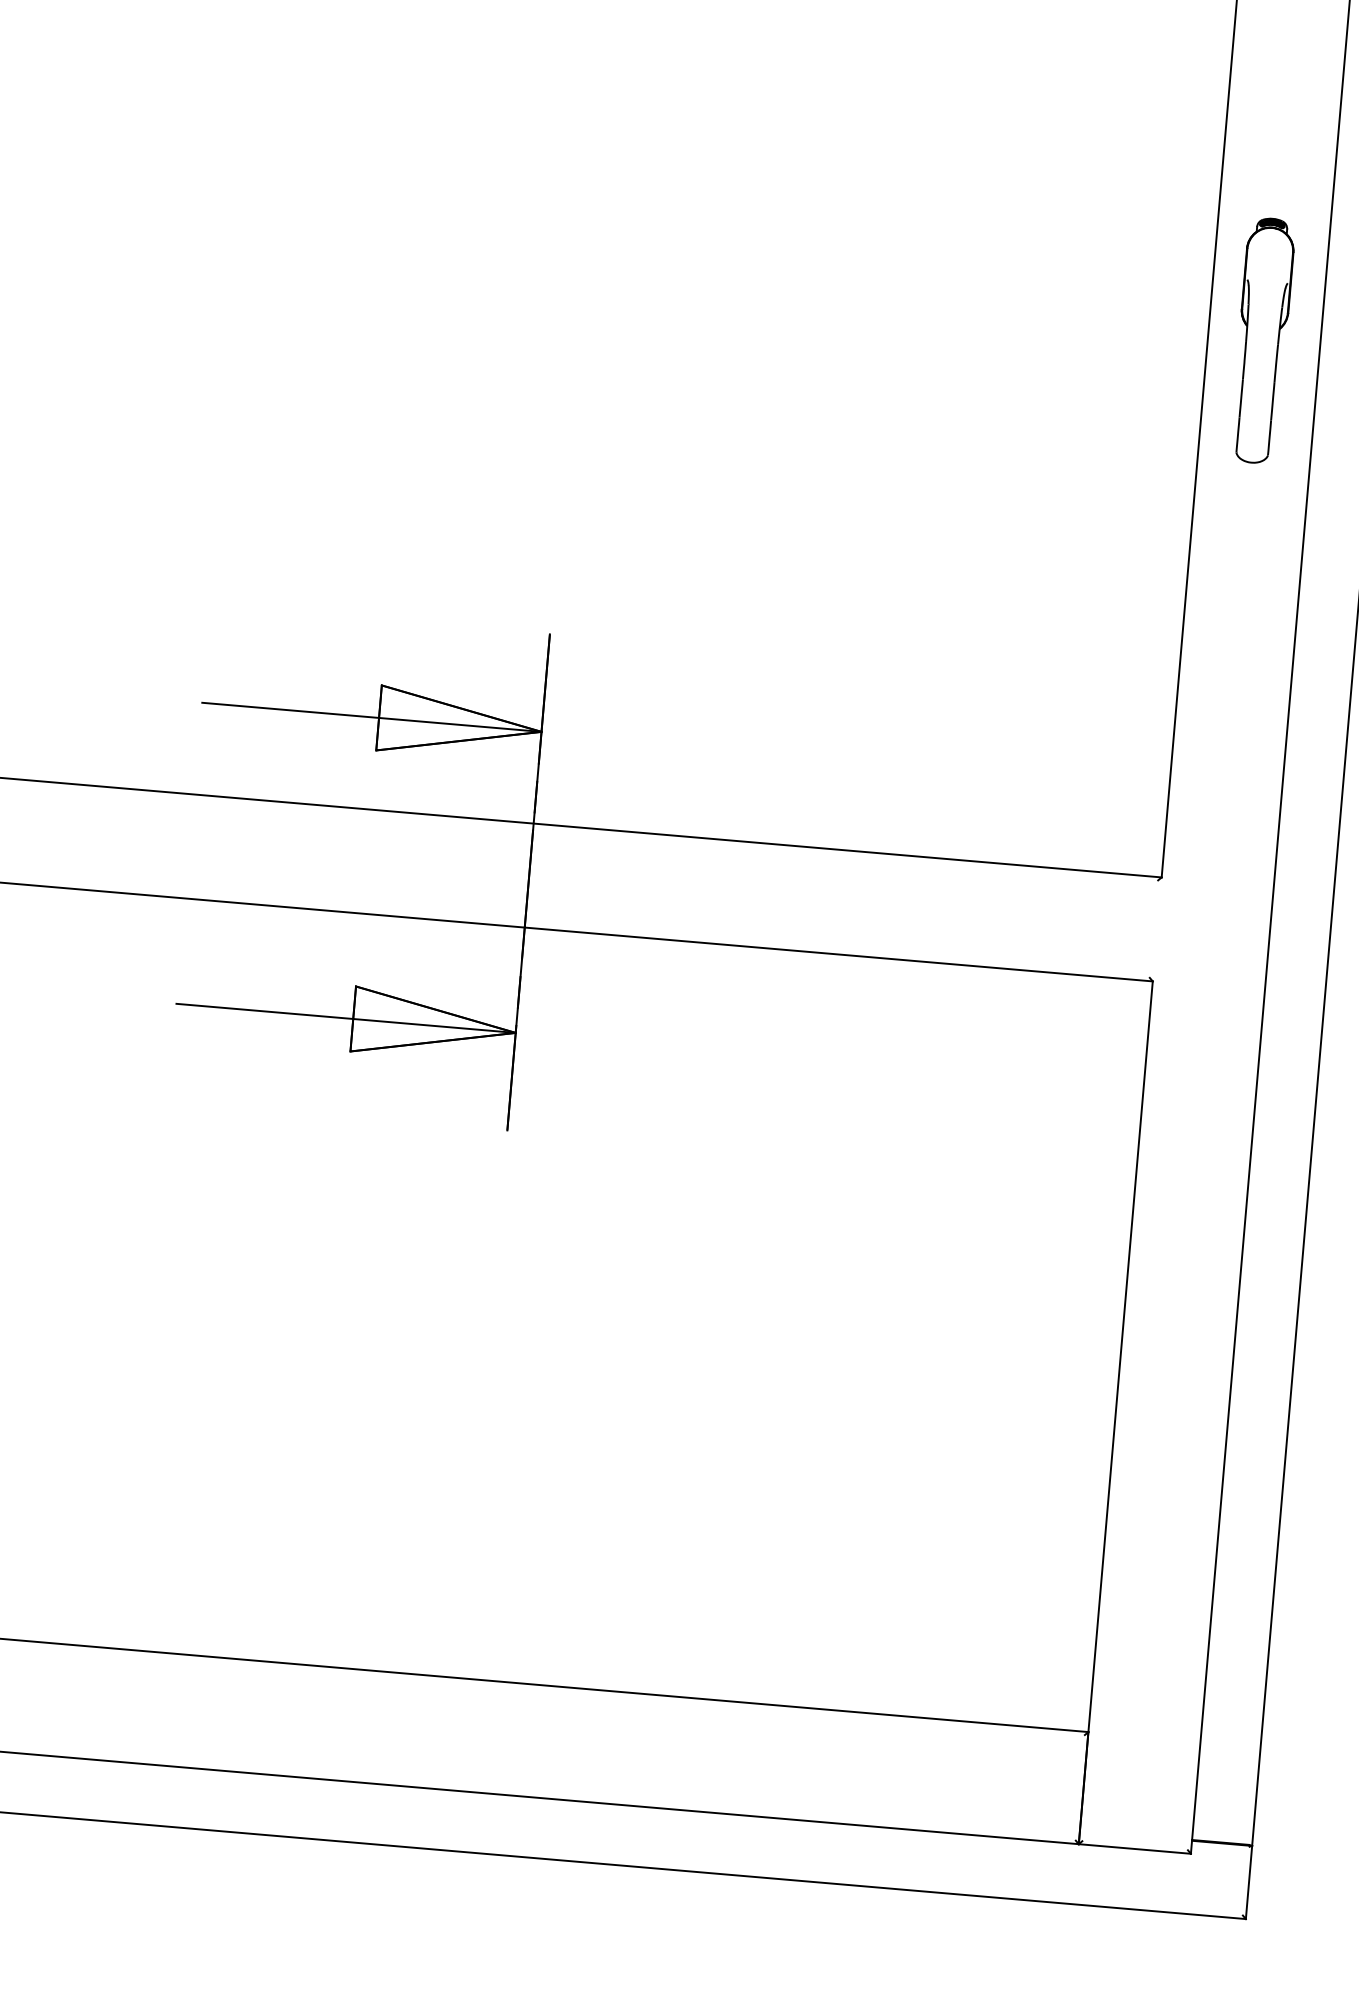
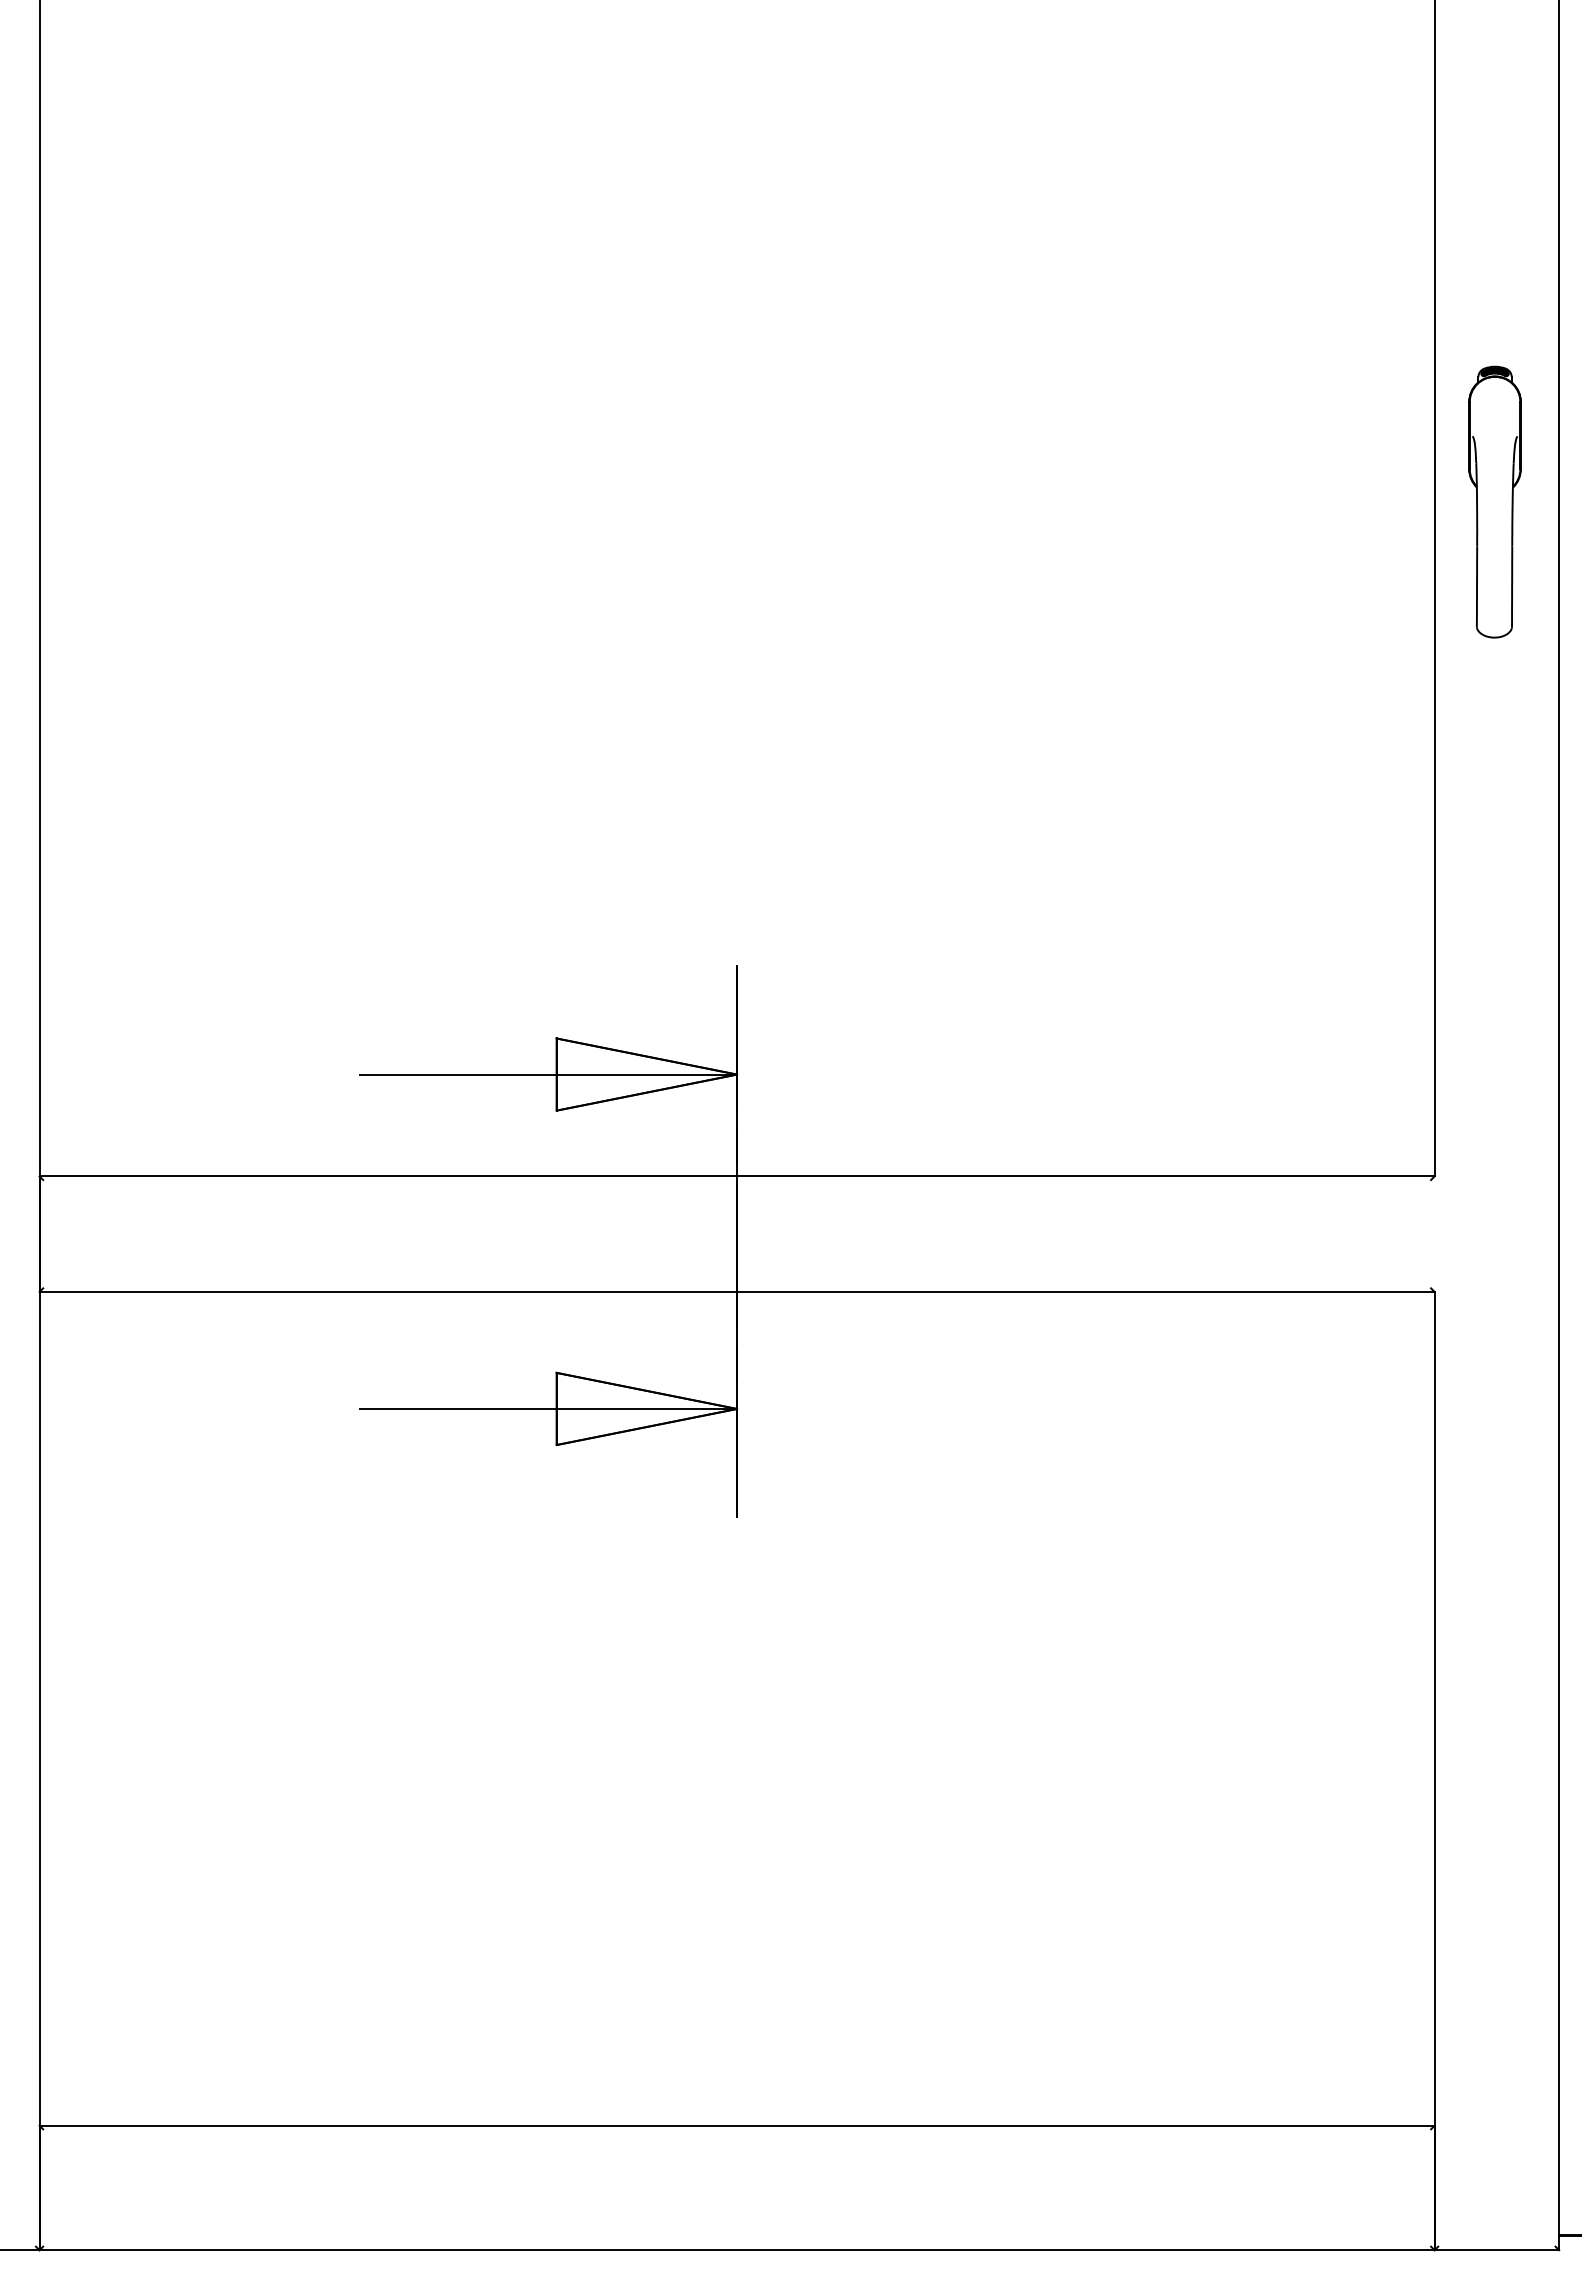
part: (1262, 340) -> (1494, 501), moved

